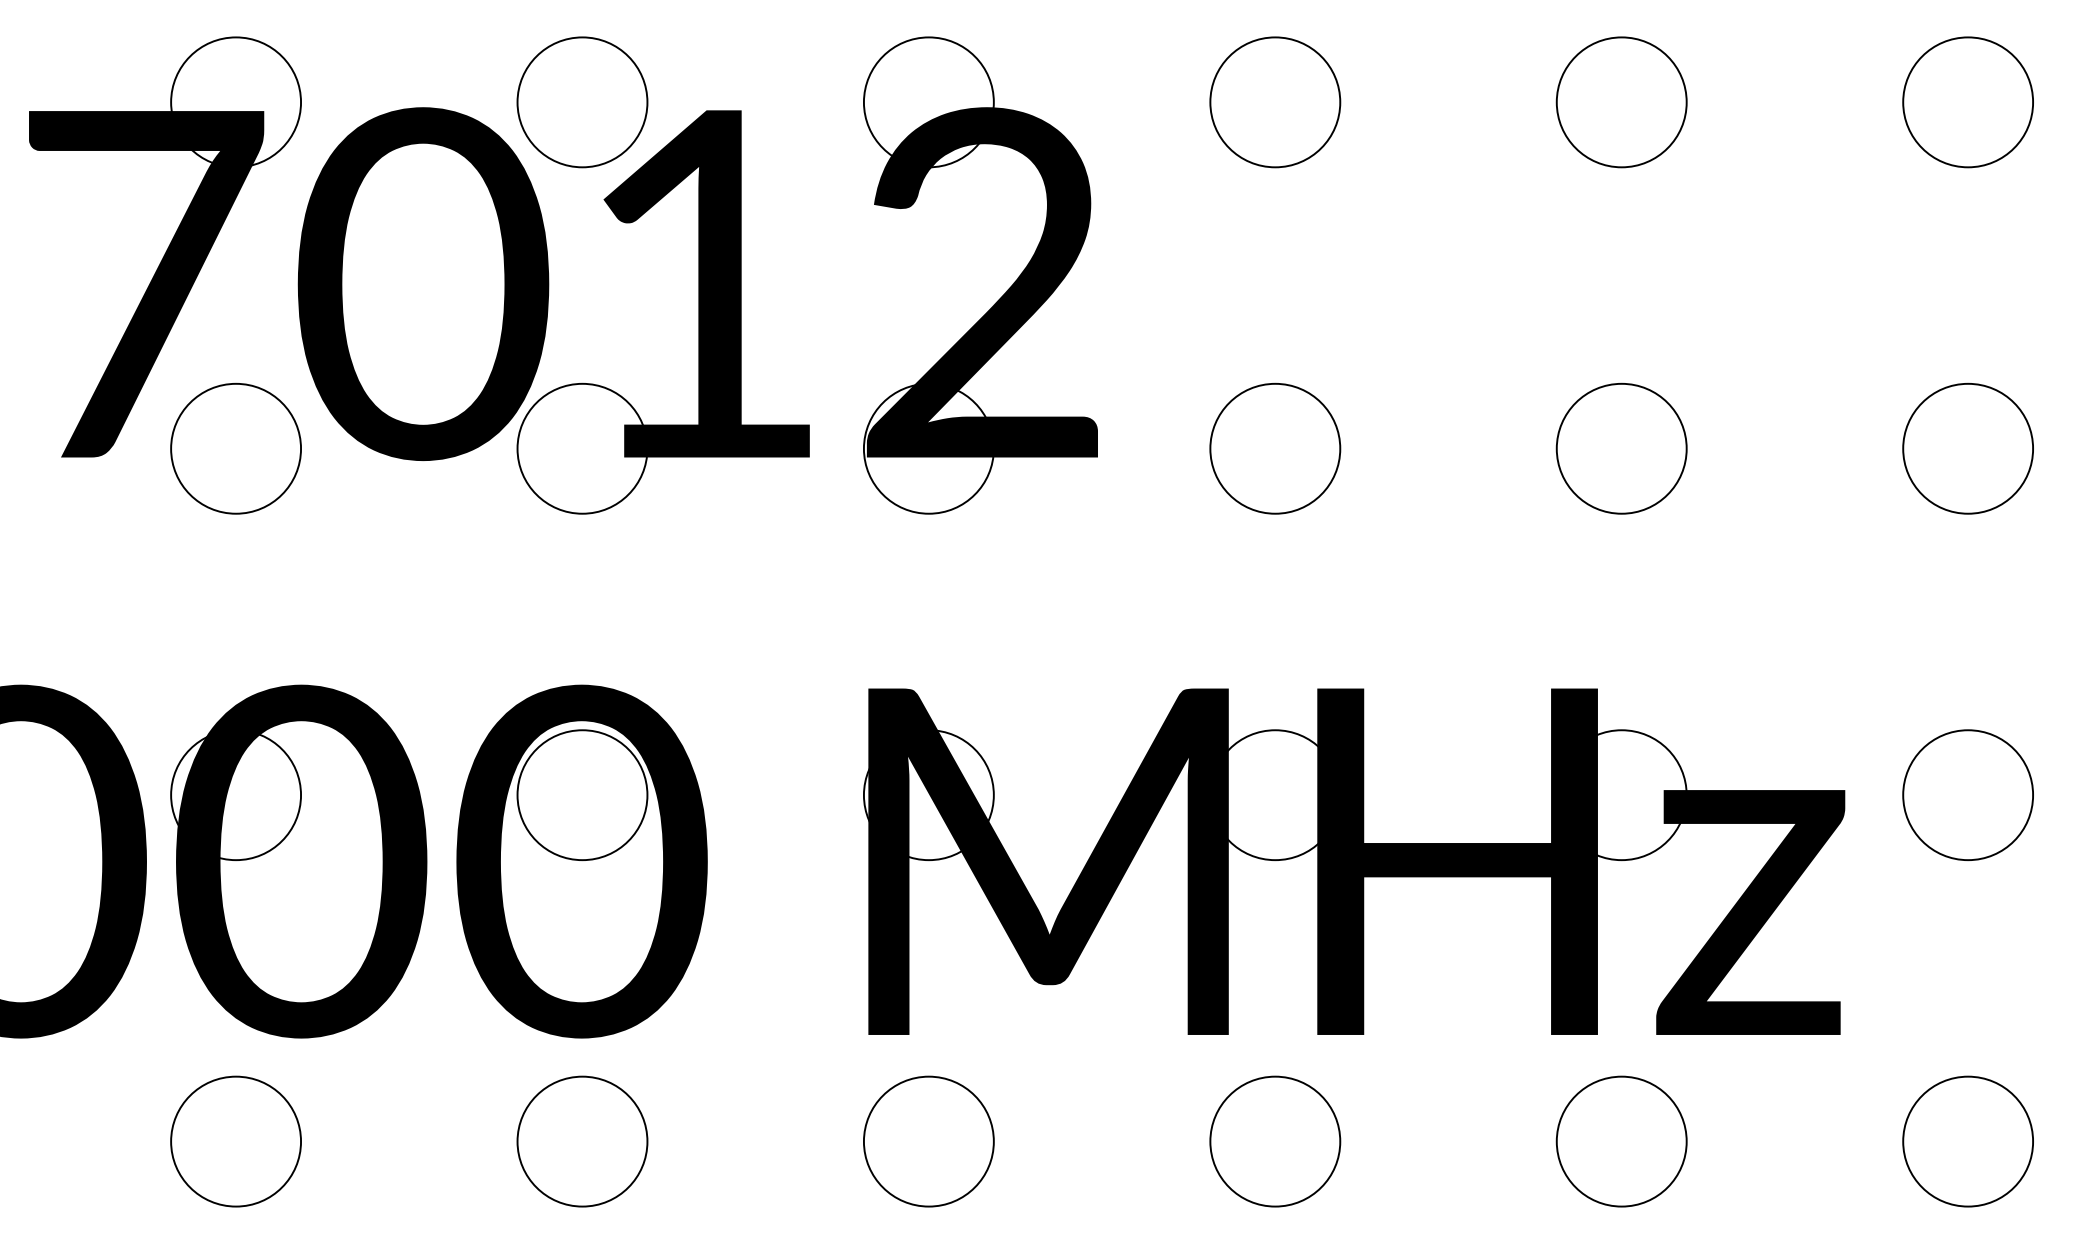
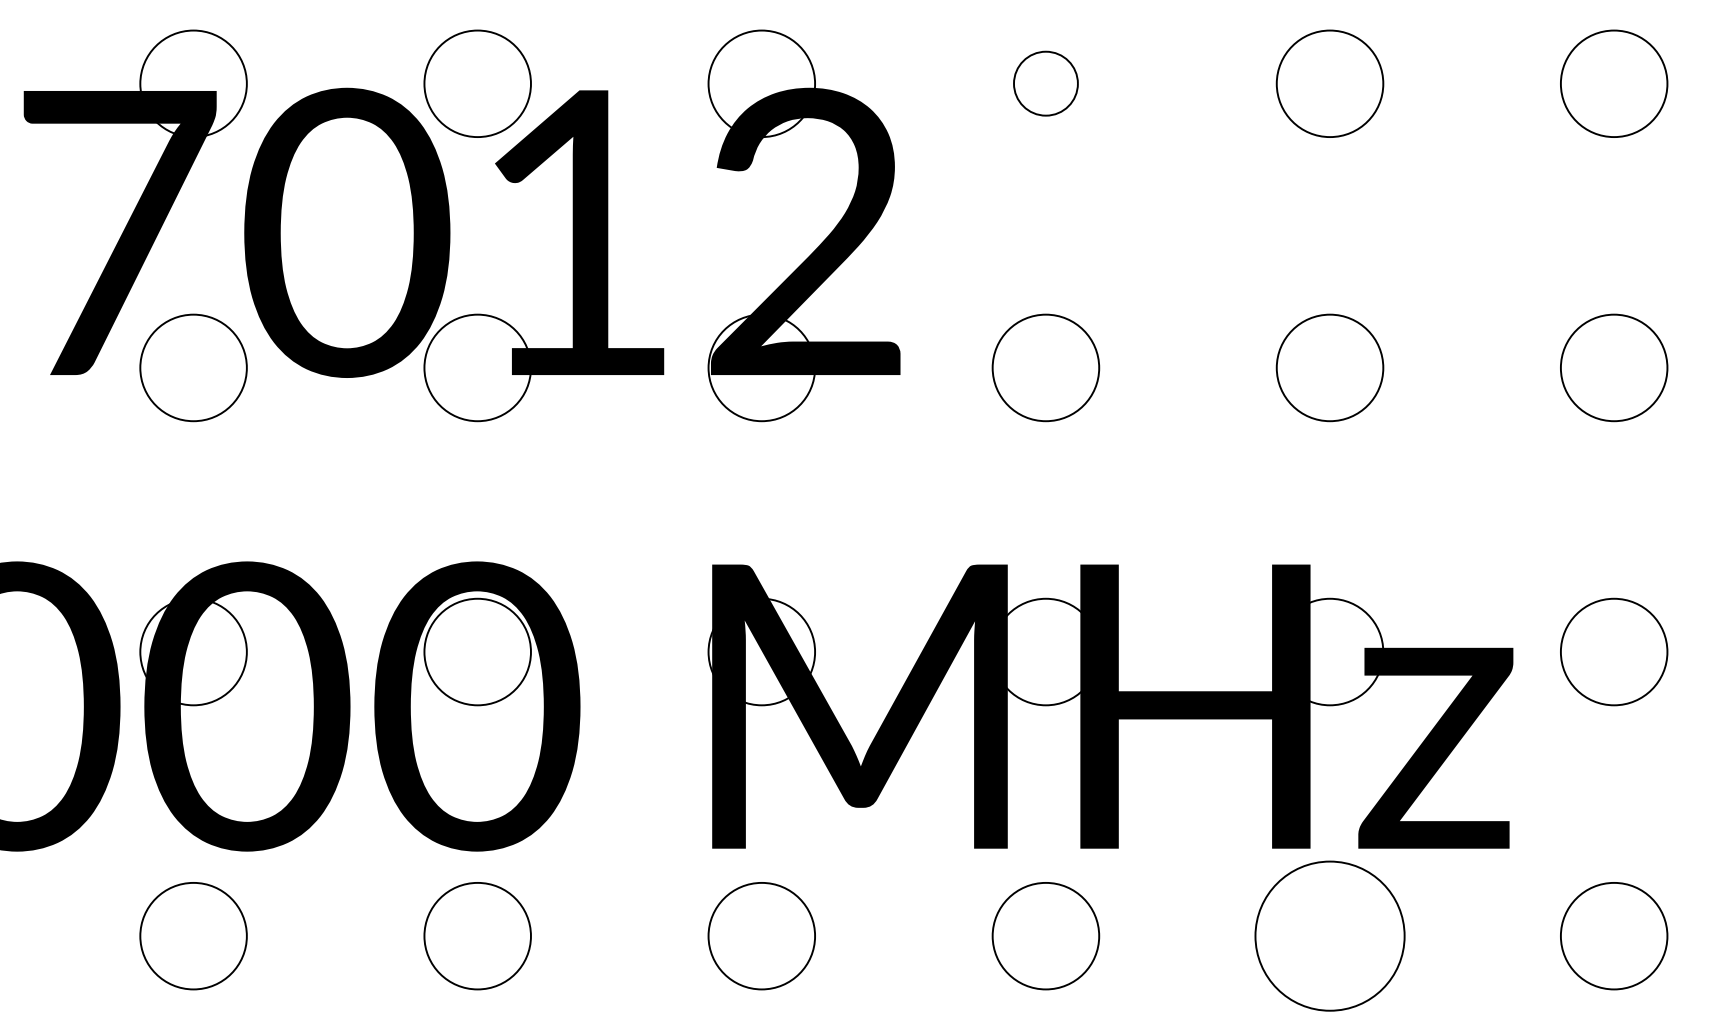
circle: (1274, 101) -> (1045, 83), size x0.6
circle: (1621, 1140) -> (1329, 935), size x1.4

